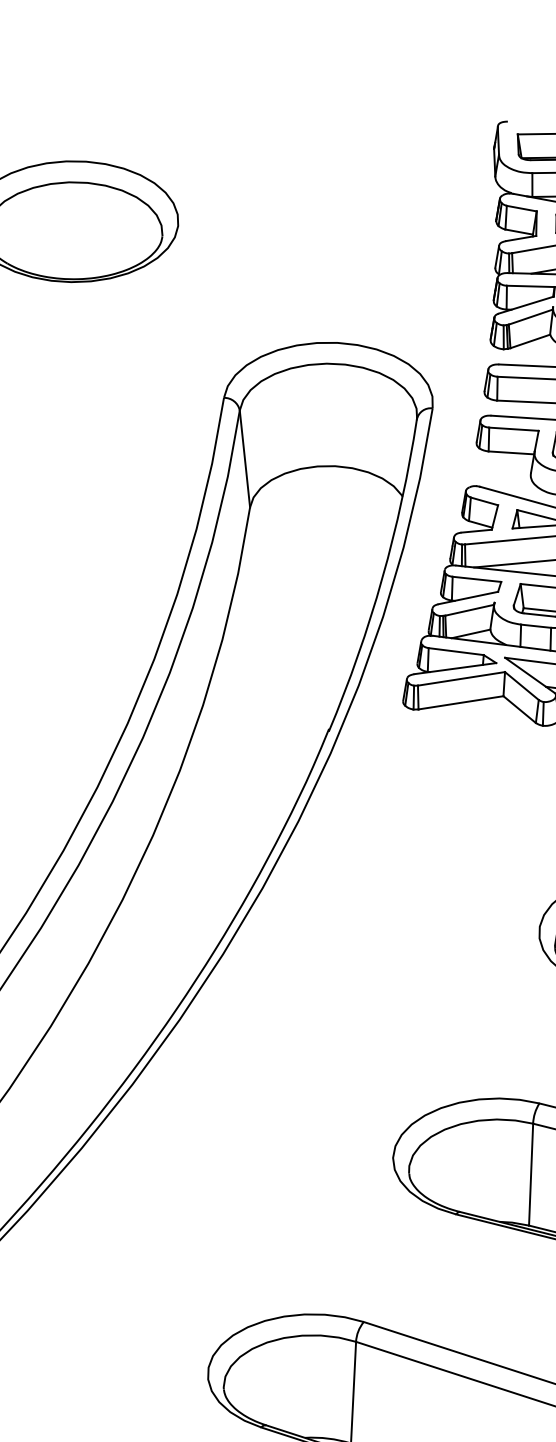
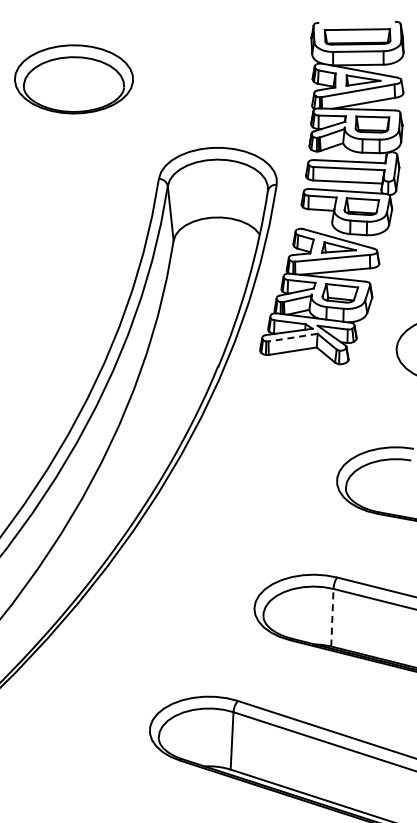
line: (462, 678) -> (293, 337), solid -> dashed
line: (531, 1174) -> (332, 617), solid -> dashed

